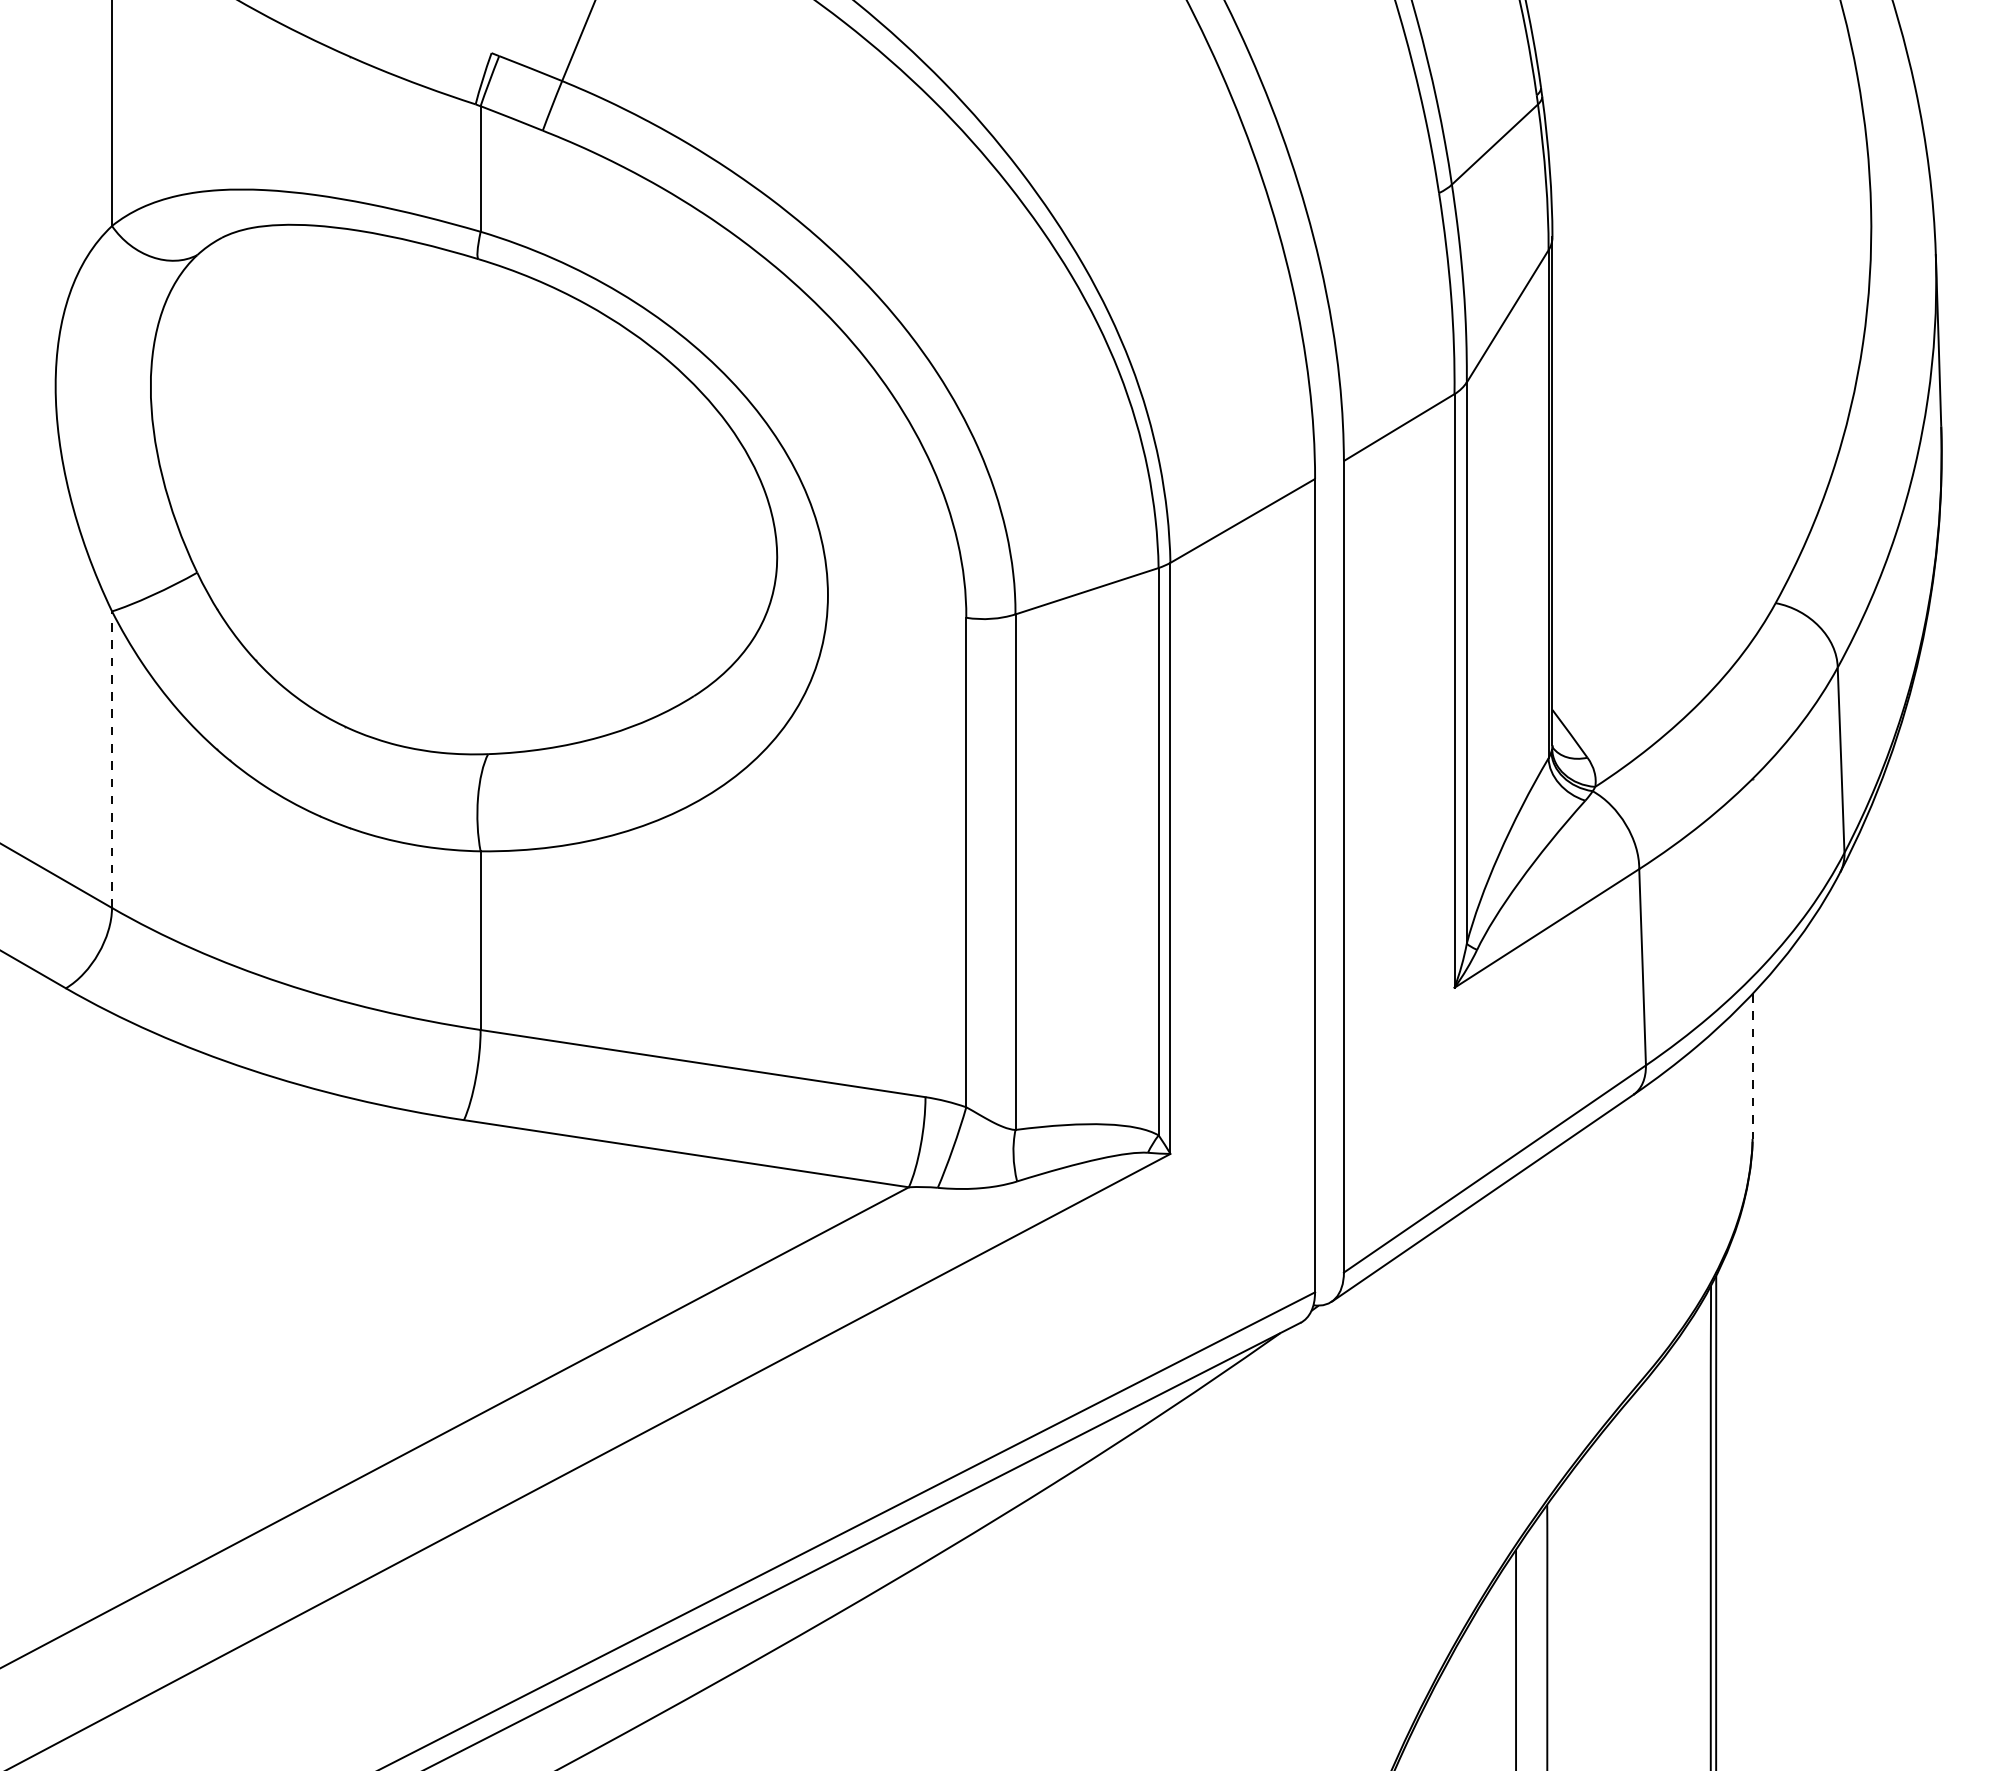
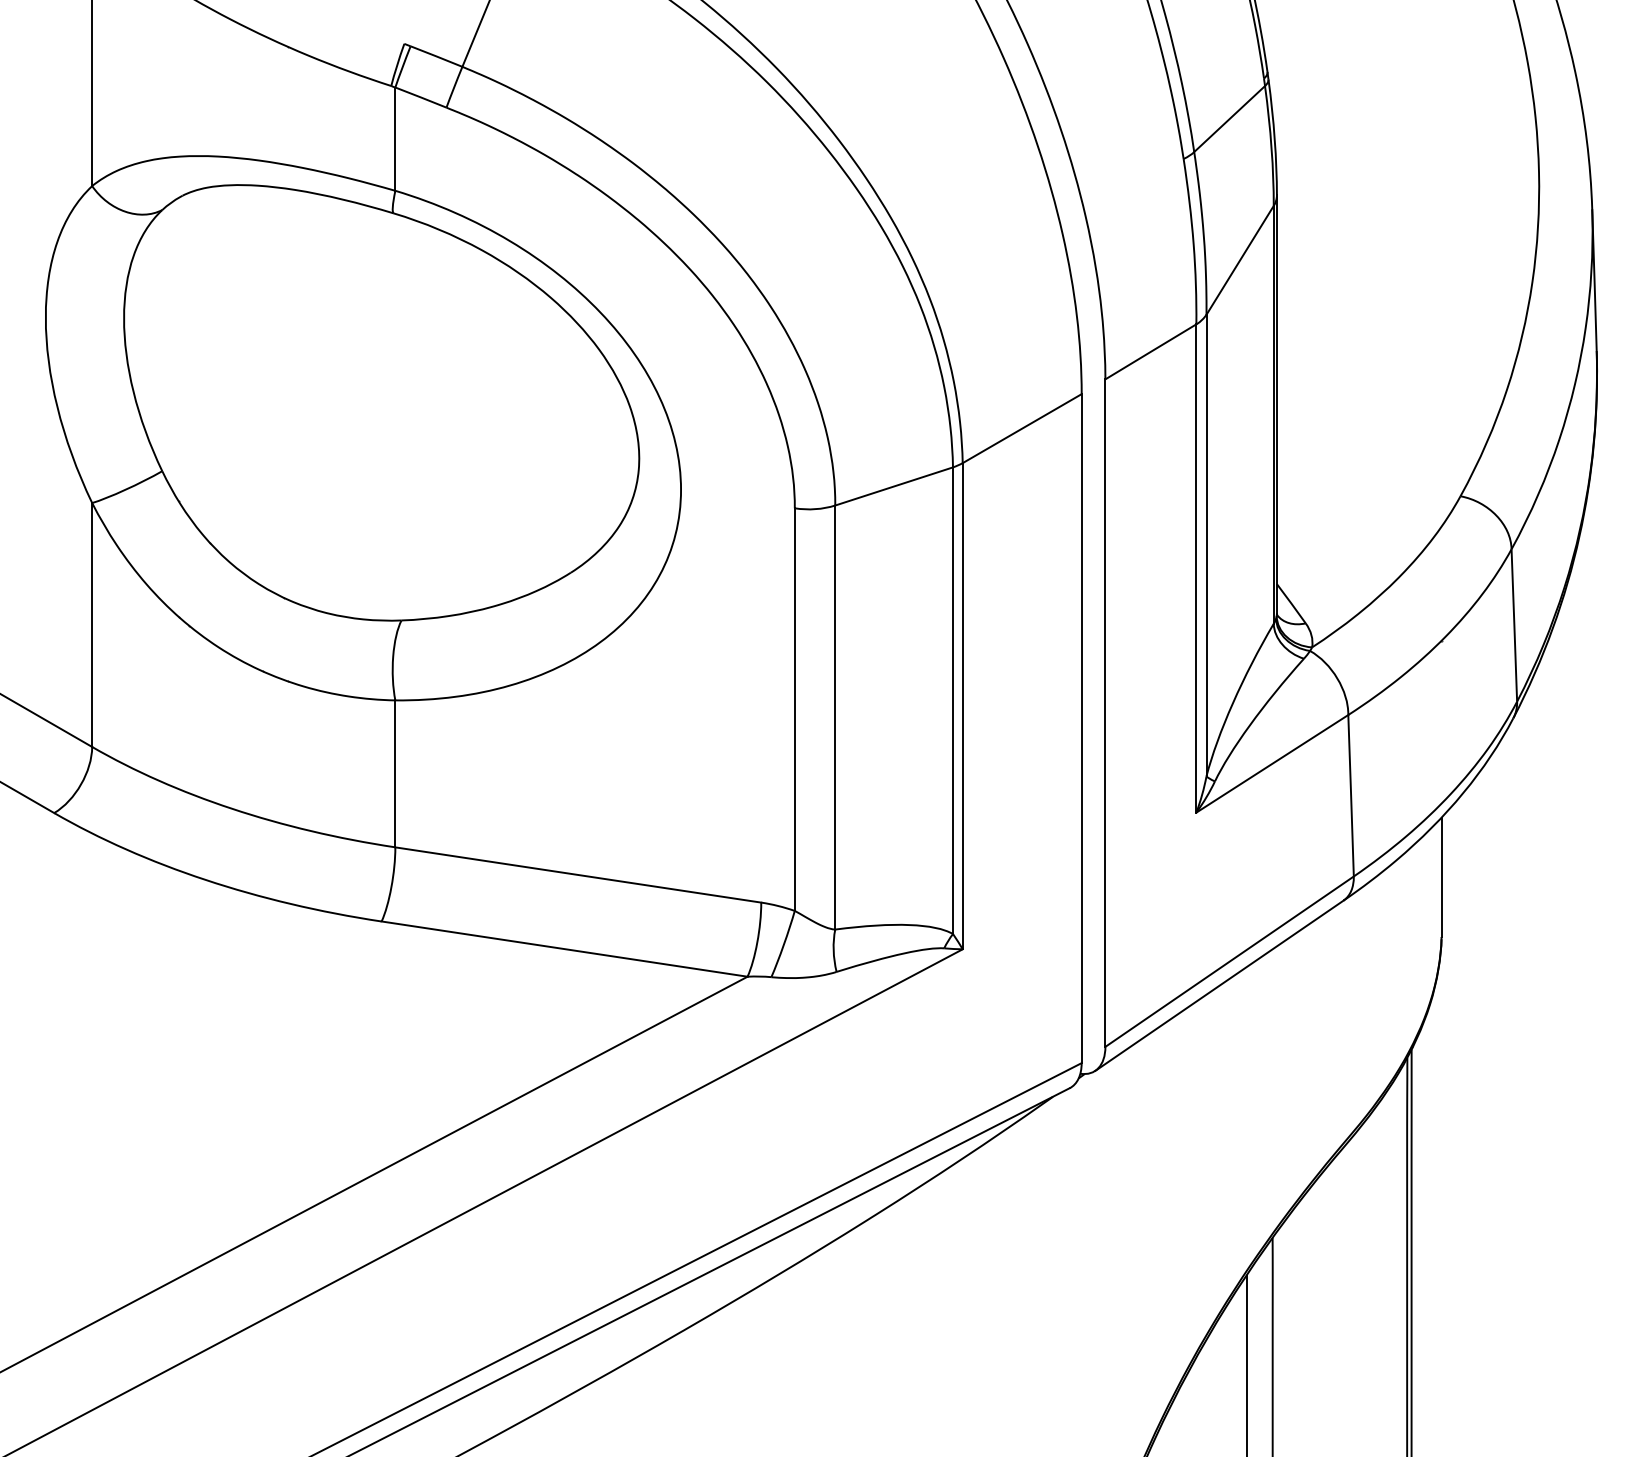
line: (112, 759) -> (92, 624), dashed -> solid
line: (1752, 1066) -> (1441, 877), dashed -> solid

